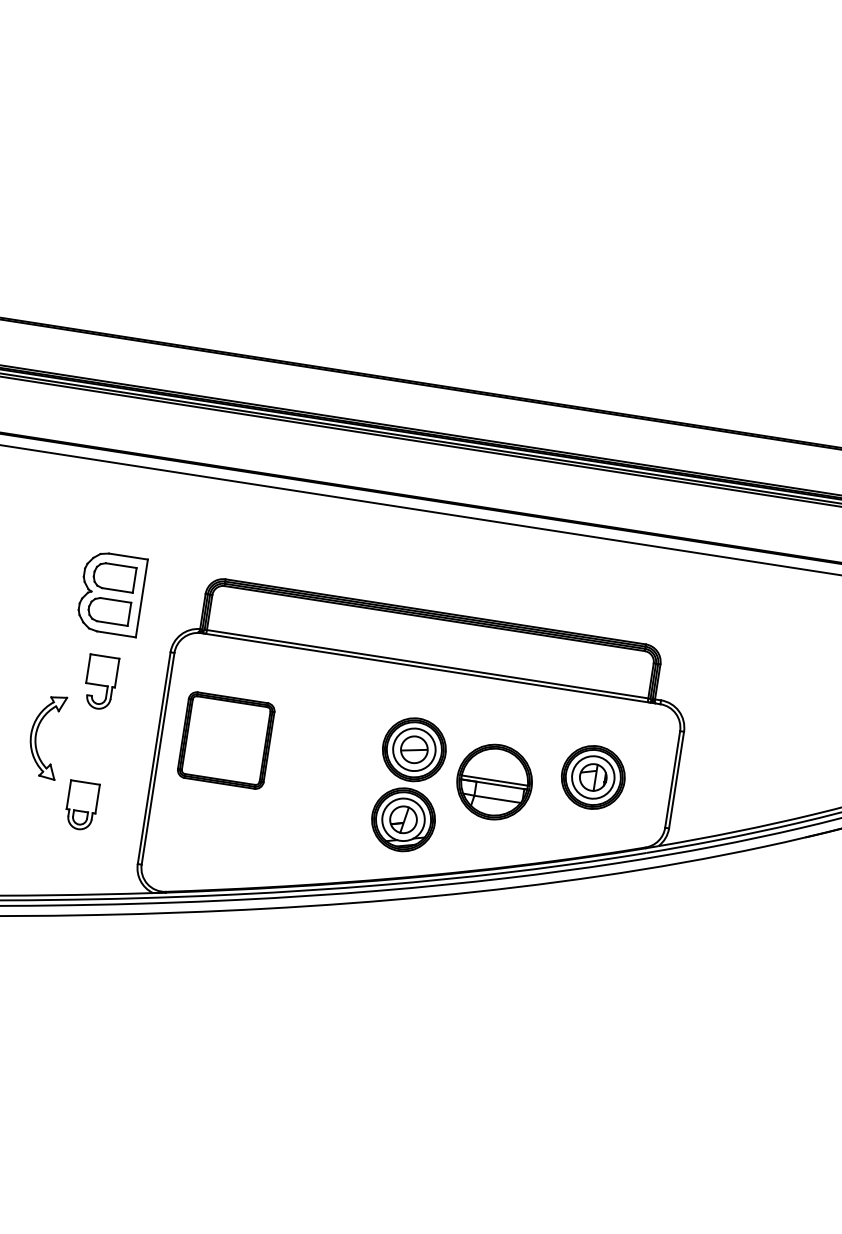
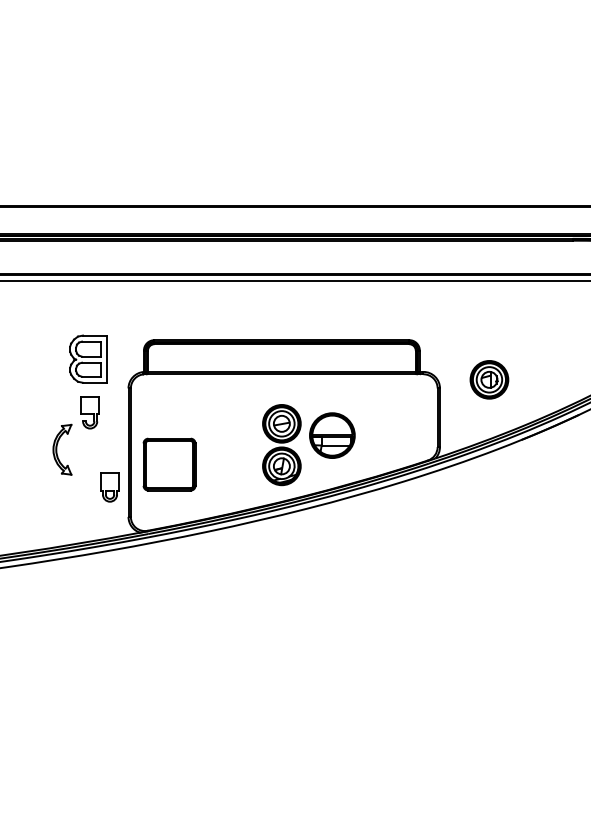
part: (226, 740) -> (169, 464), moved
part: (593, 776) -> (489, 379), moved
part: (81, 805) -> (109, 487), moved

